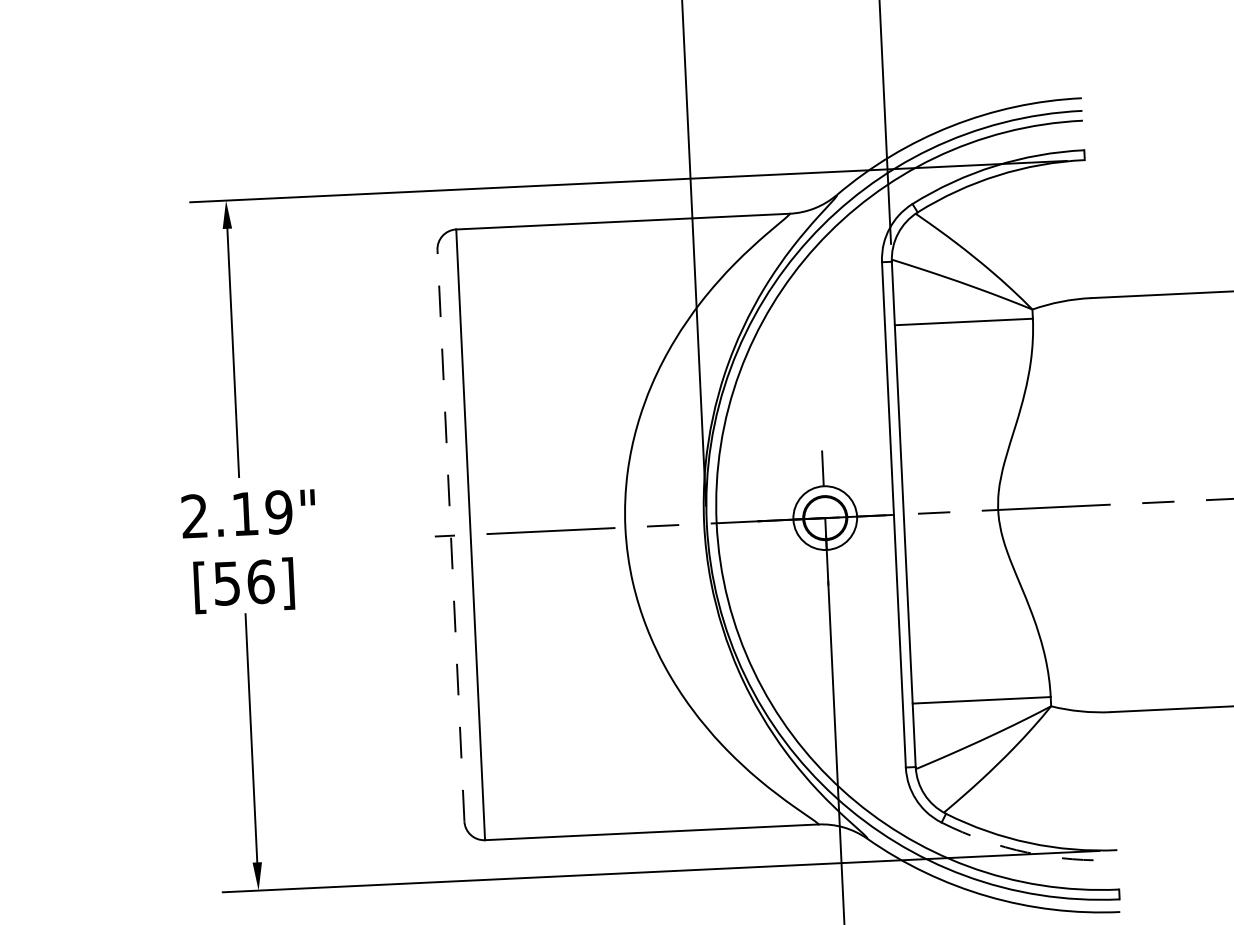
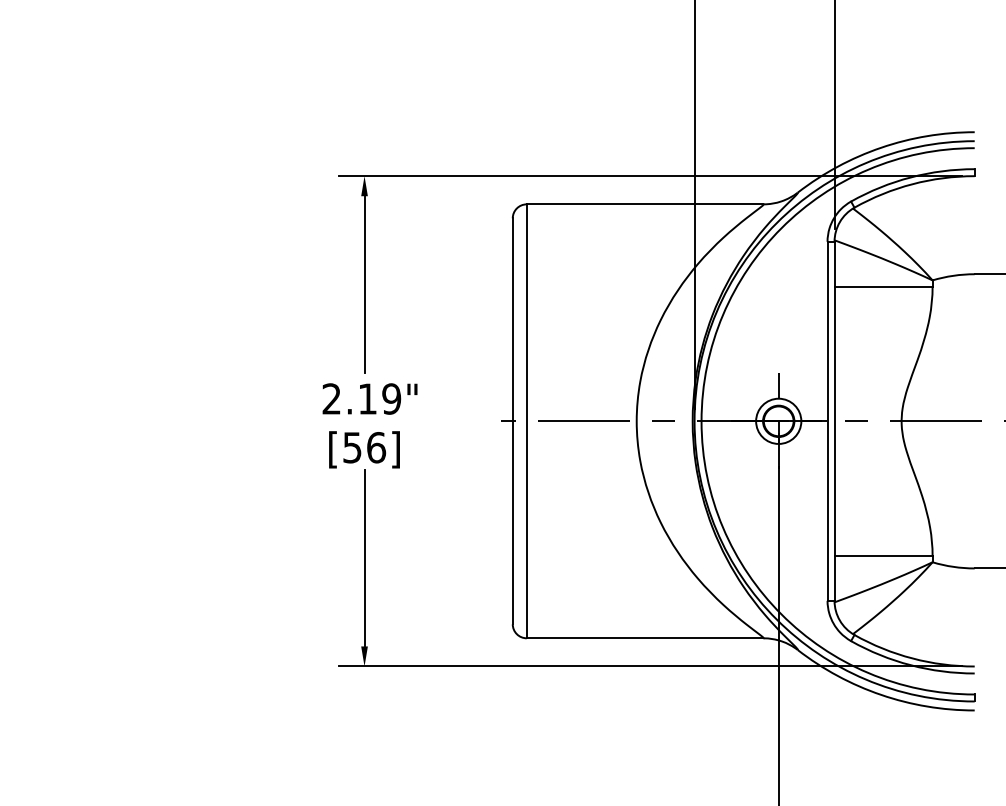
line: (450, 536) -> (512, 421), dashed -> solid
arc: (1026, 852) -> (910, 665), dashed -> solid

